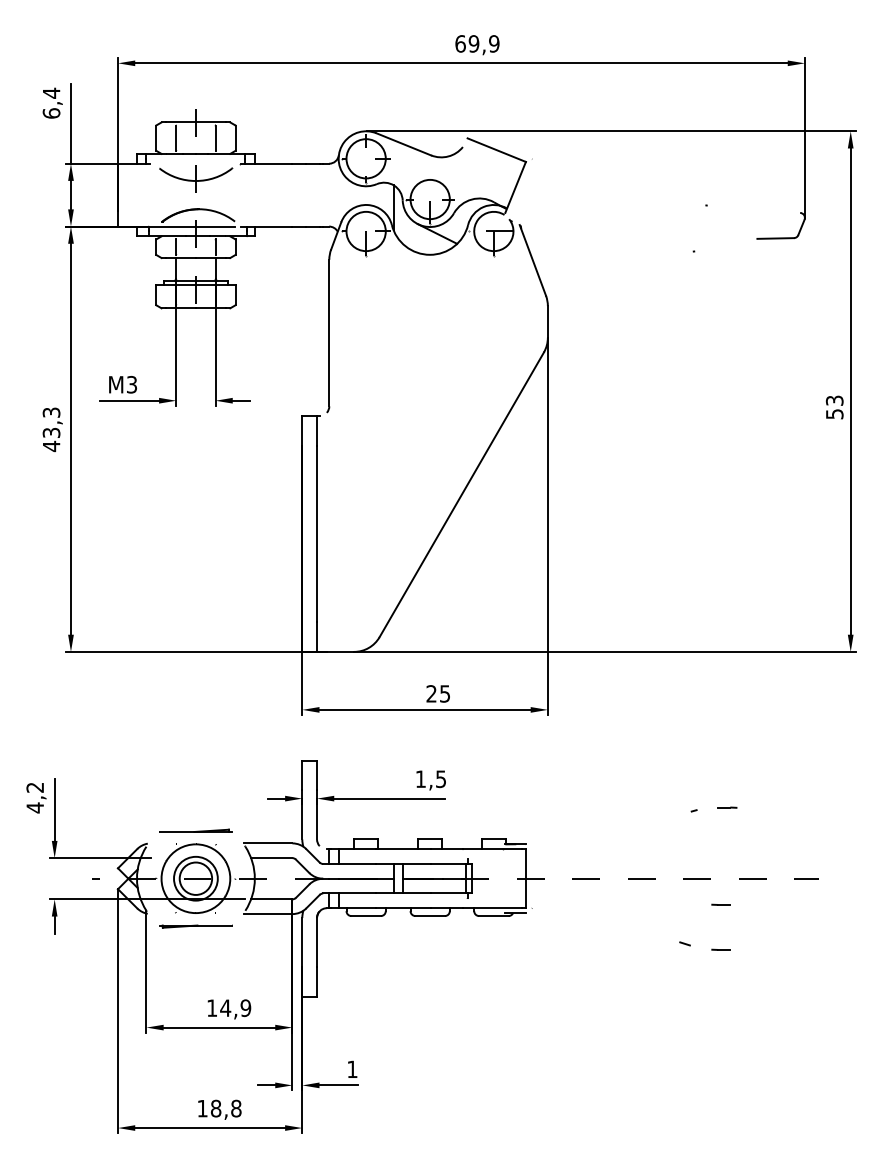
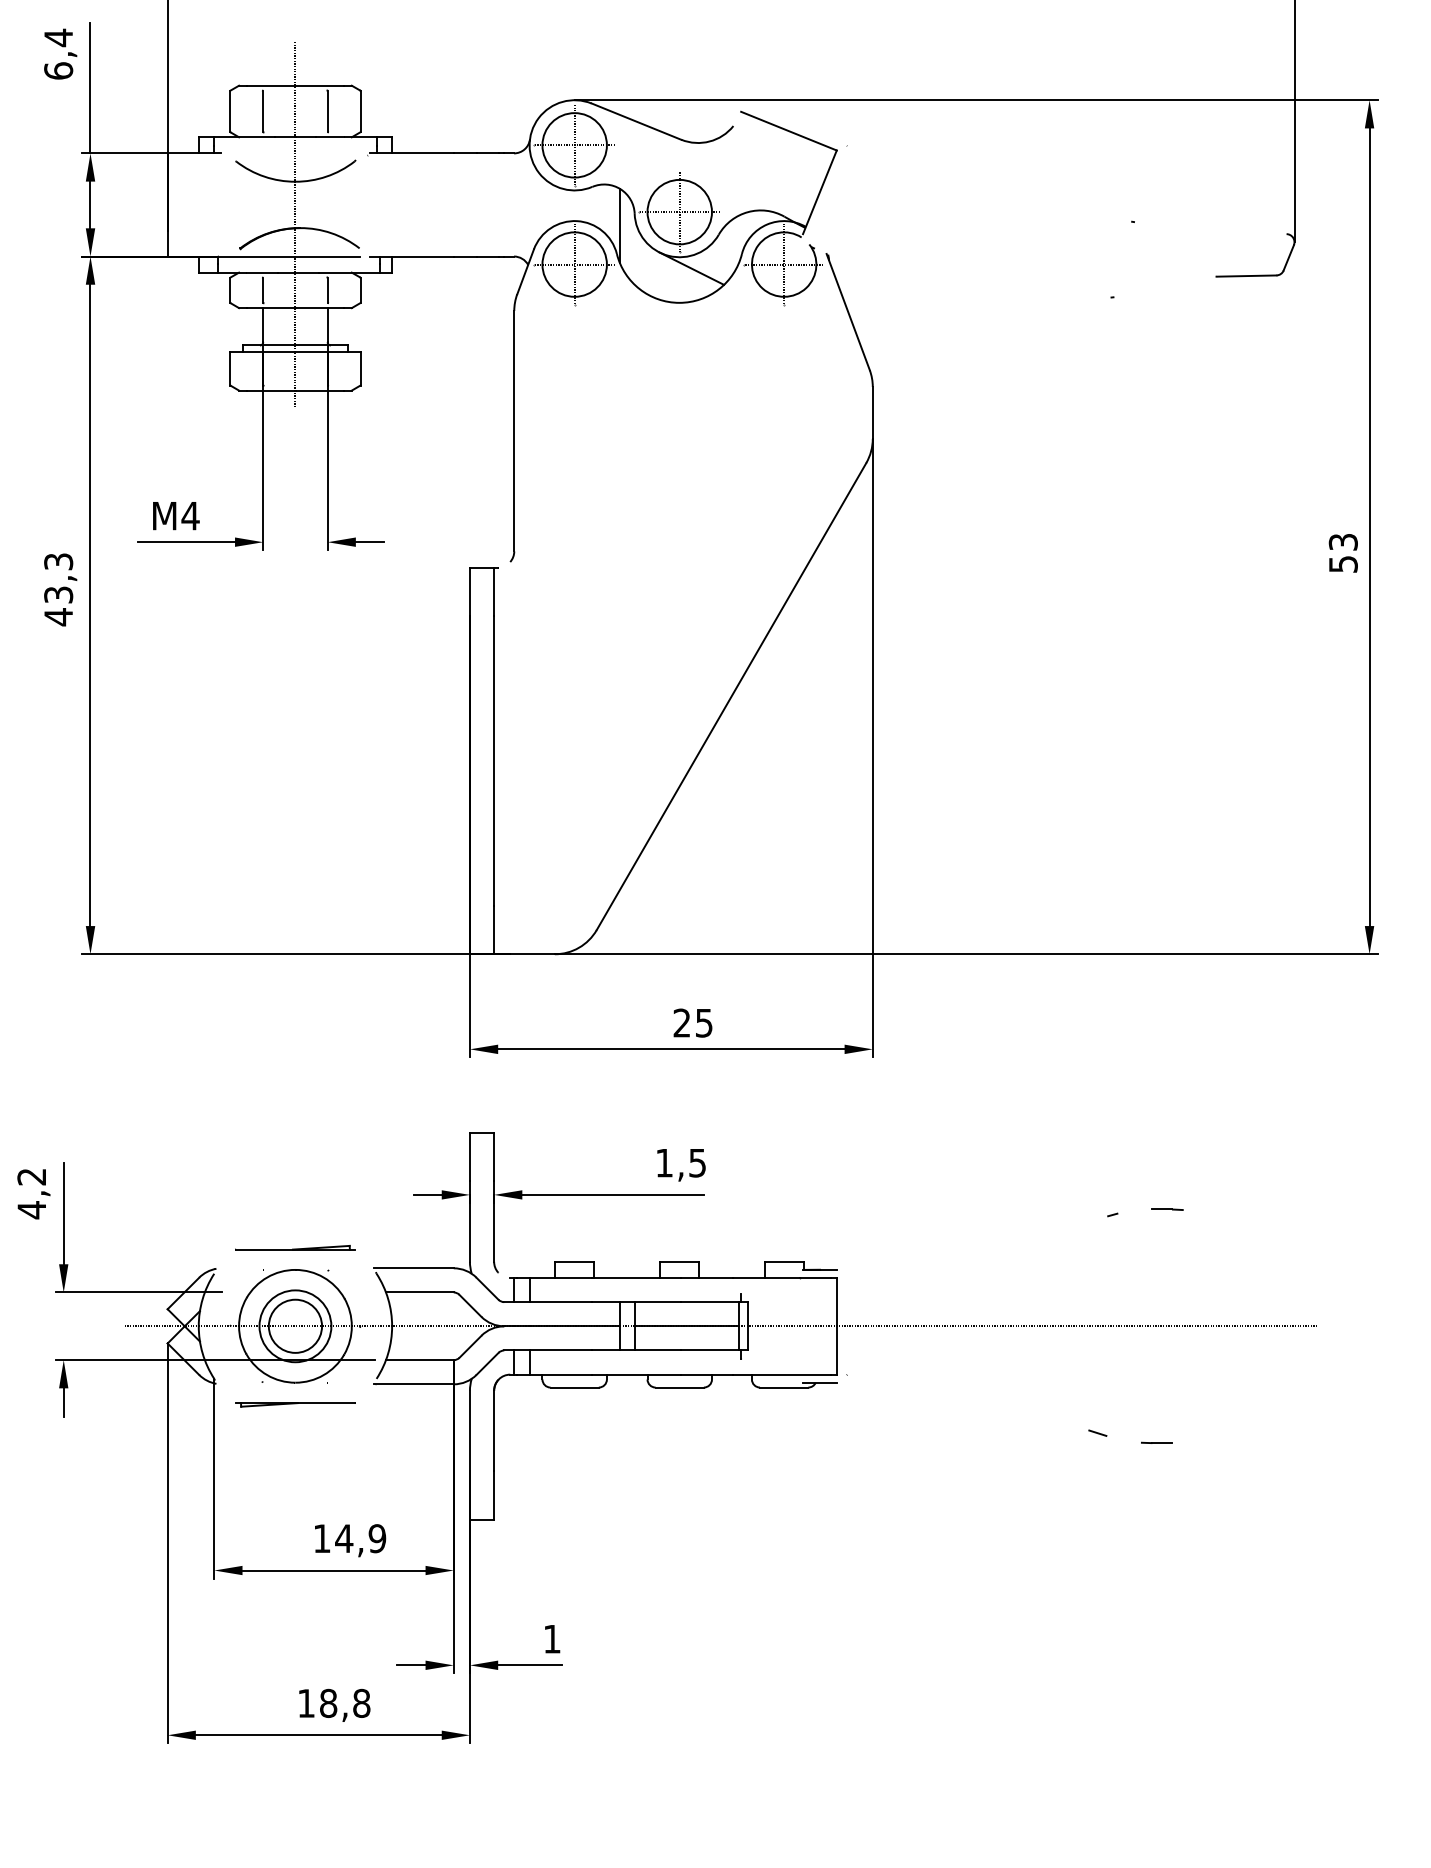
text: (131, 384) -> (189, 515), M3 -> M4
line: (720, 904) -> (1155, 1368), removed

